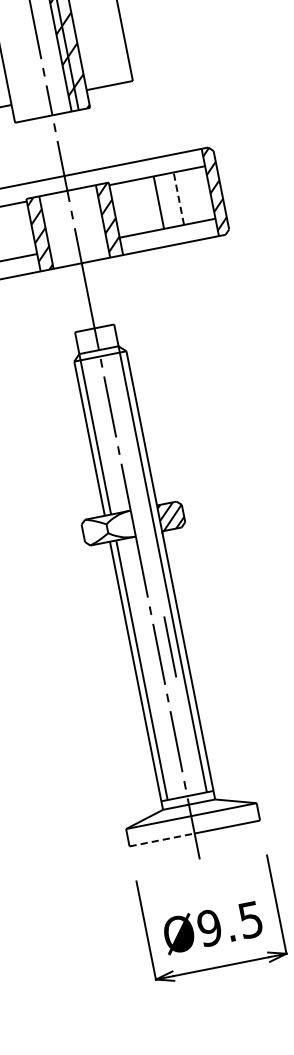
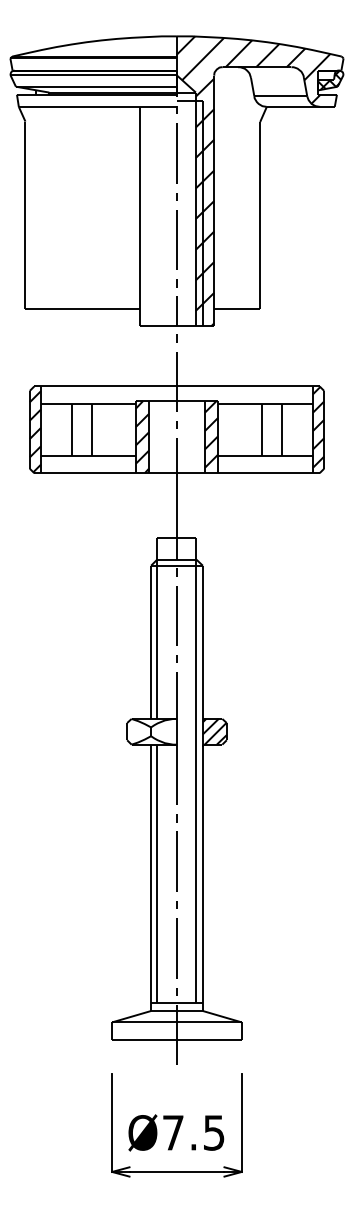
line: (178, 198) -> (281, 429), dashed -> solid
line: (169, 646) -> (188, 856), removed
line: (162, 839) -> (144, 1039), dashed -> solid
text: (208, 927) -> (172, 1132), Ø9.5 -> Ø7.5

